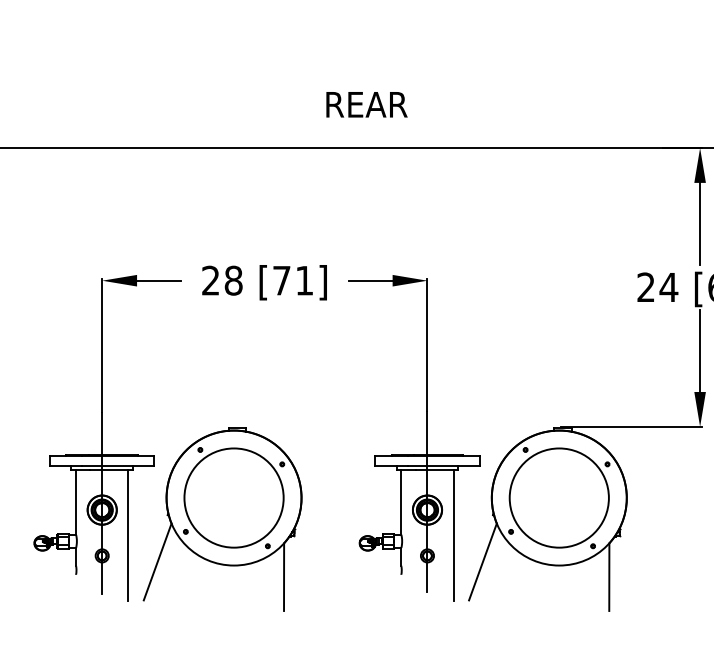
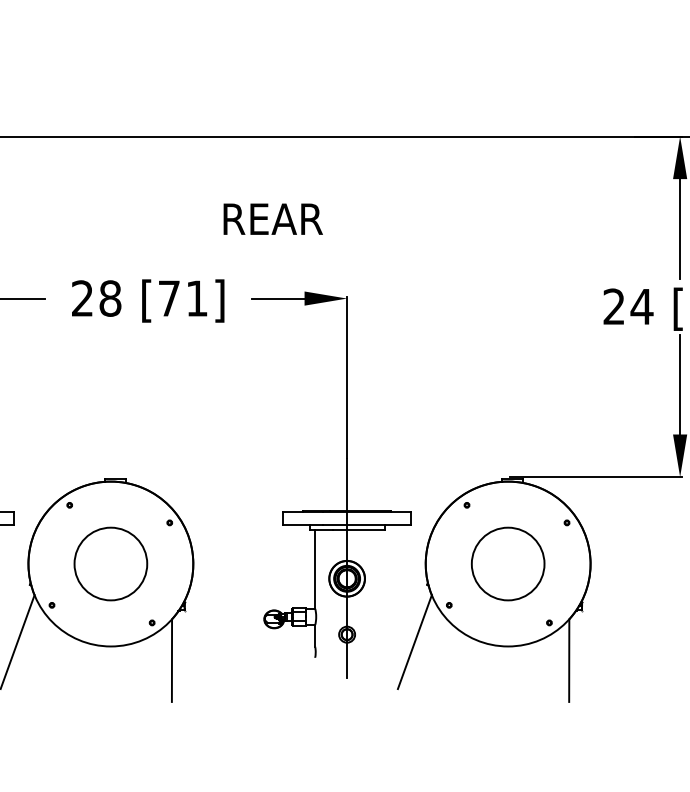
text: (366, 104) -> (272, 218), moved
circle: (233, 497) -> (110, 563), size x0.6
circle: (558, 497) -> (507, 563), size x0.6
line: (453, 535) -> (378, 609), removed

